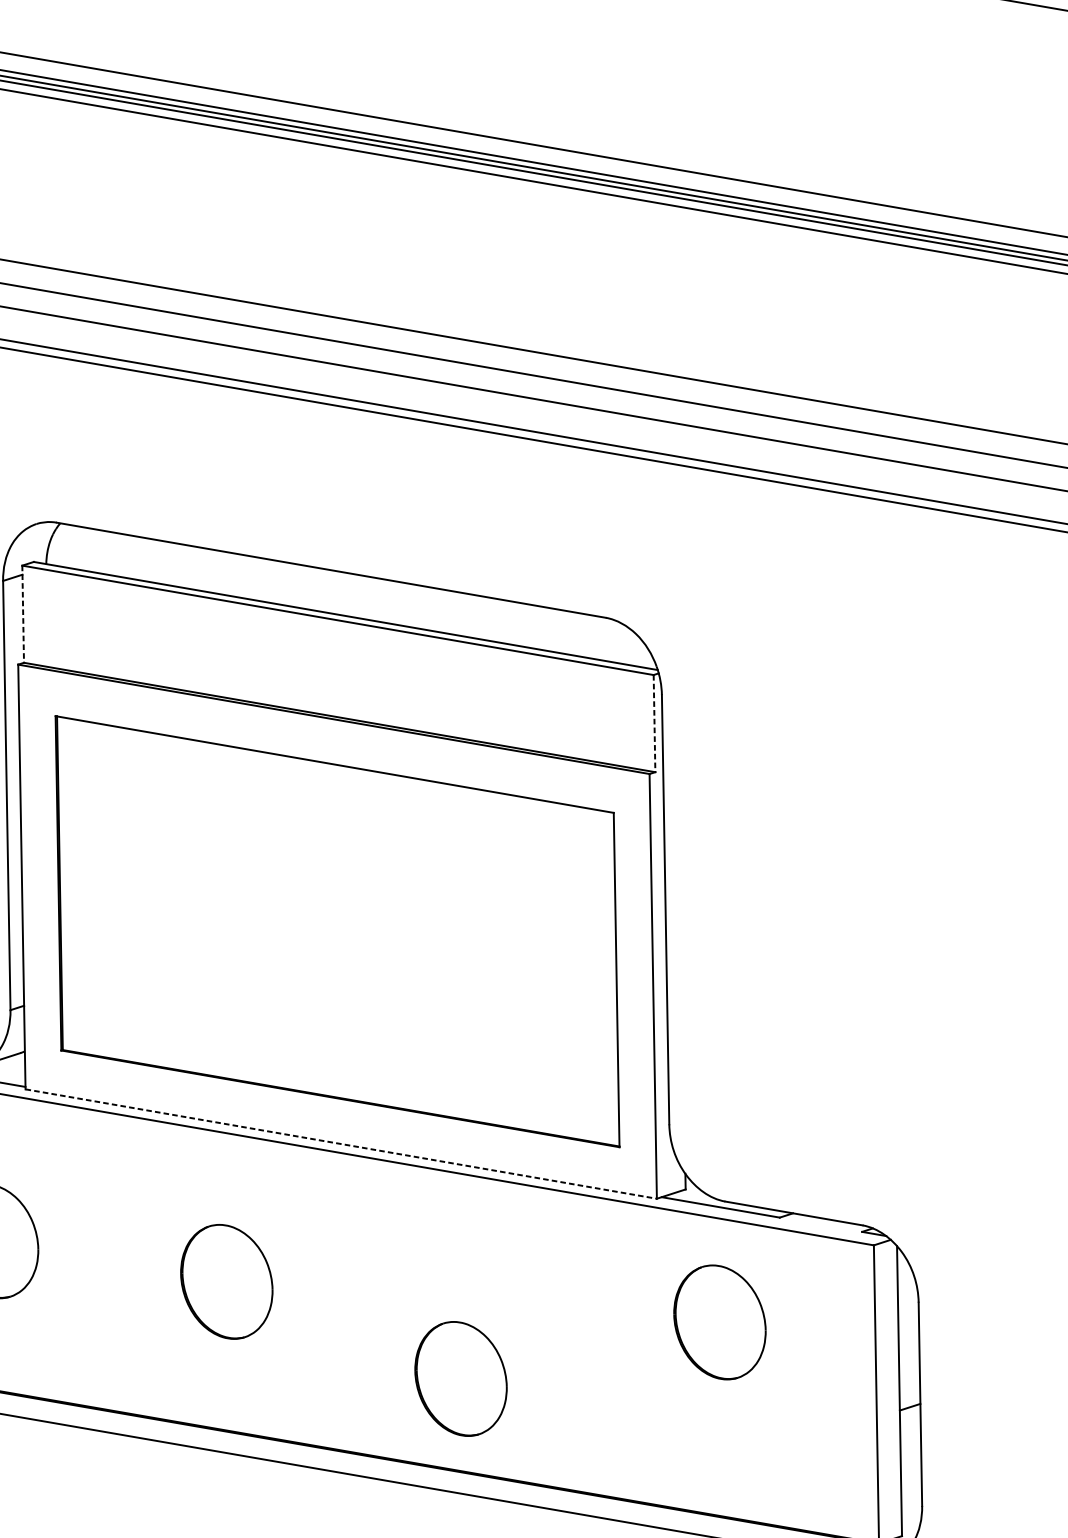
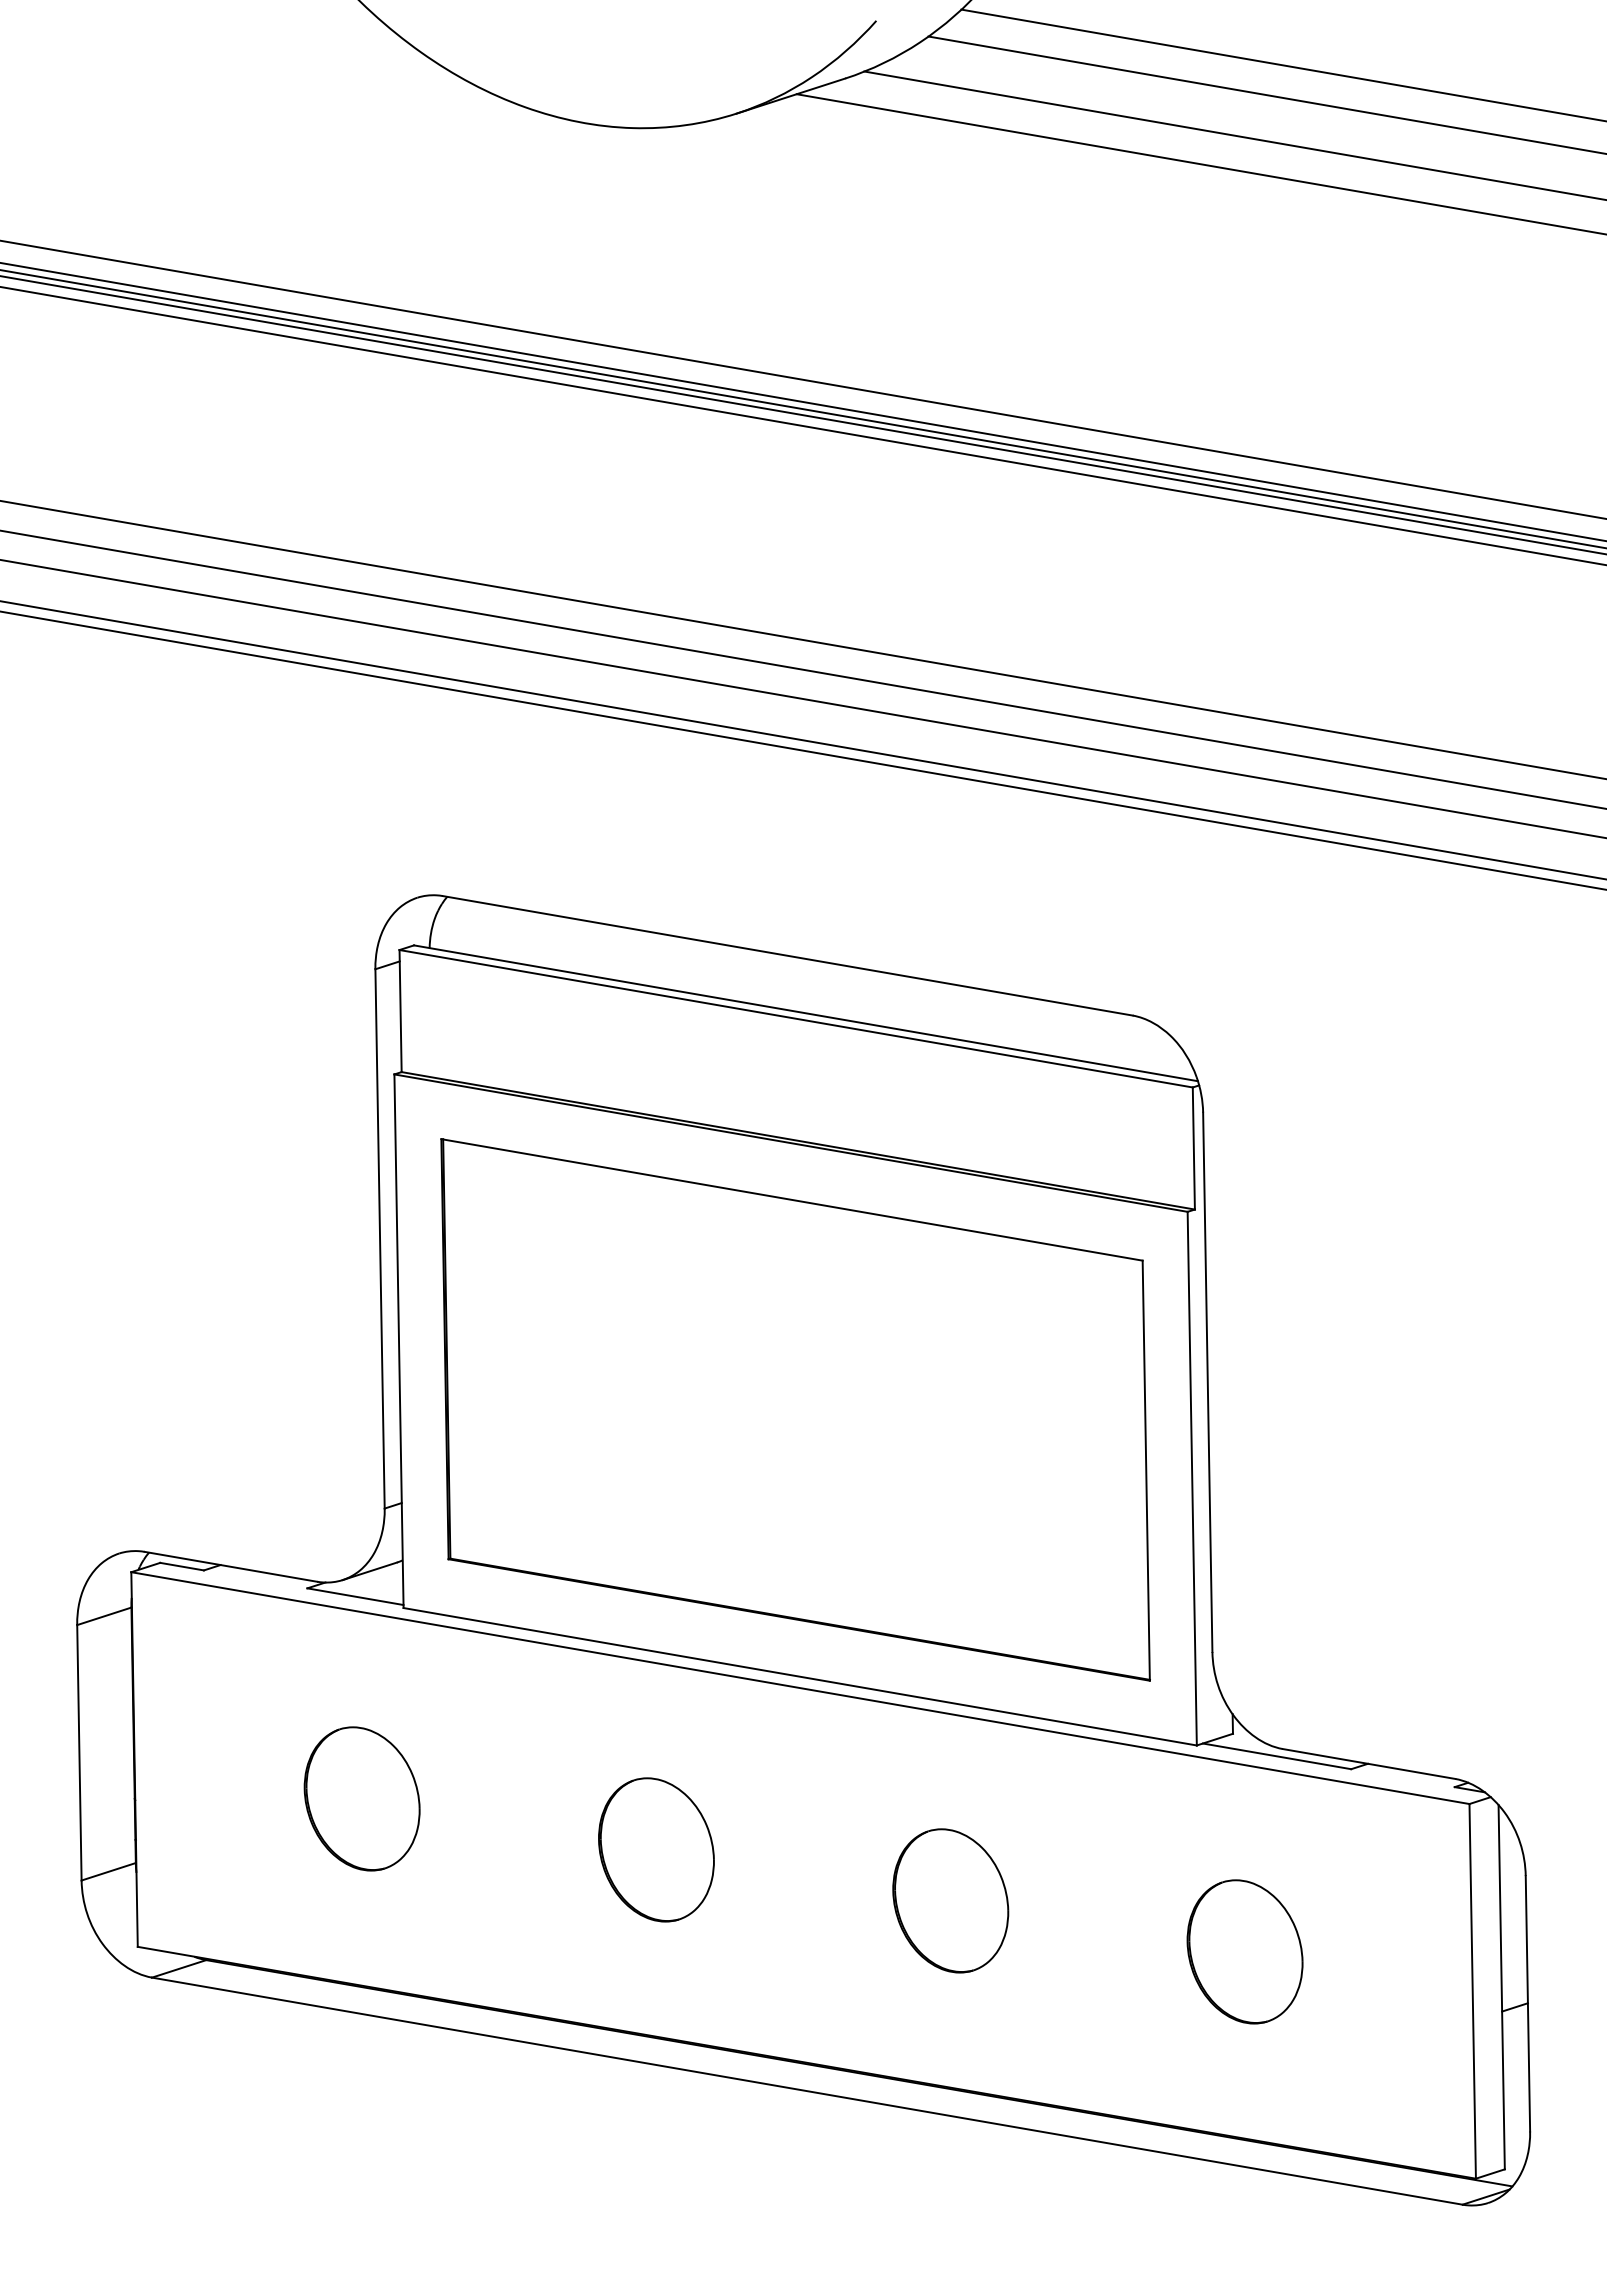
line: (23, 614) -> (400, 1011), dashed -> solid
line: (654, 724) -> (1193, 1149), dashed -> solid
line: (341, 1143) -> (800, 1676), dashed -> solid
part: (719, 1322) -> (1244, 1951), moved
part: (460, 1378) -> (950, 1900), moved

